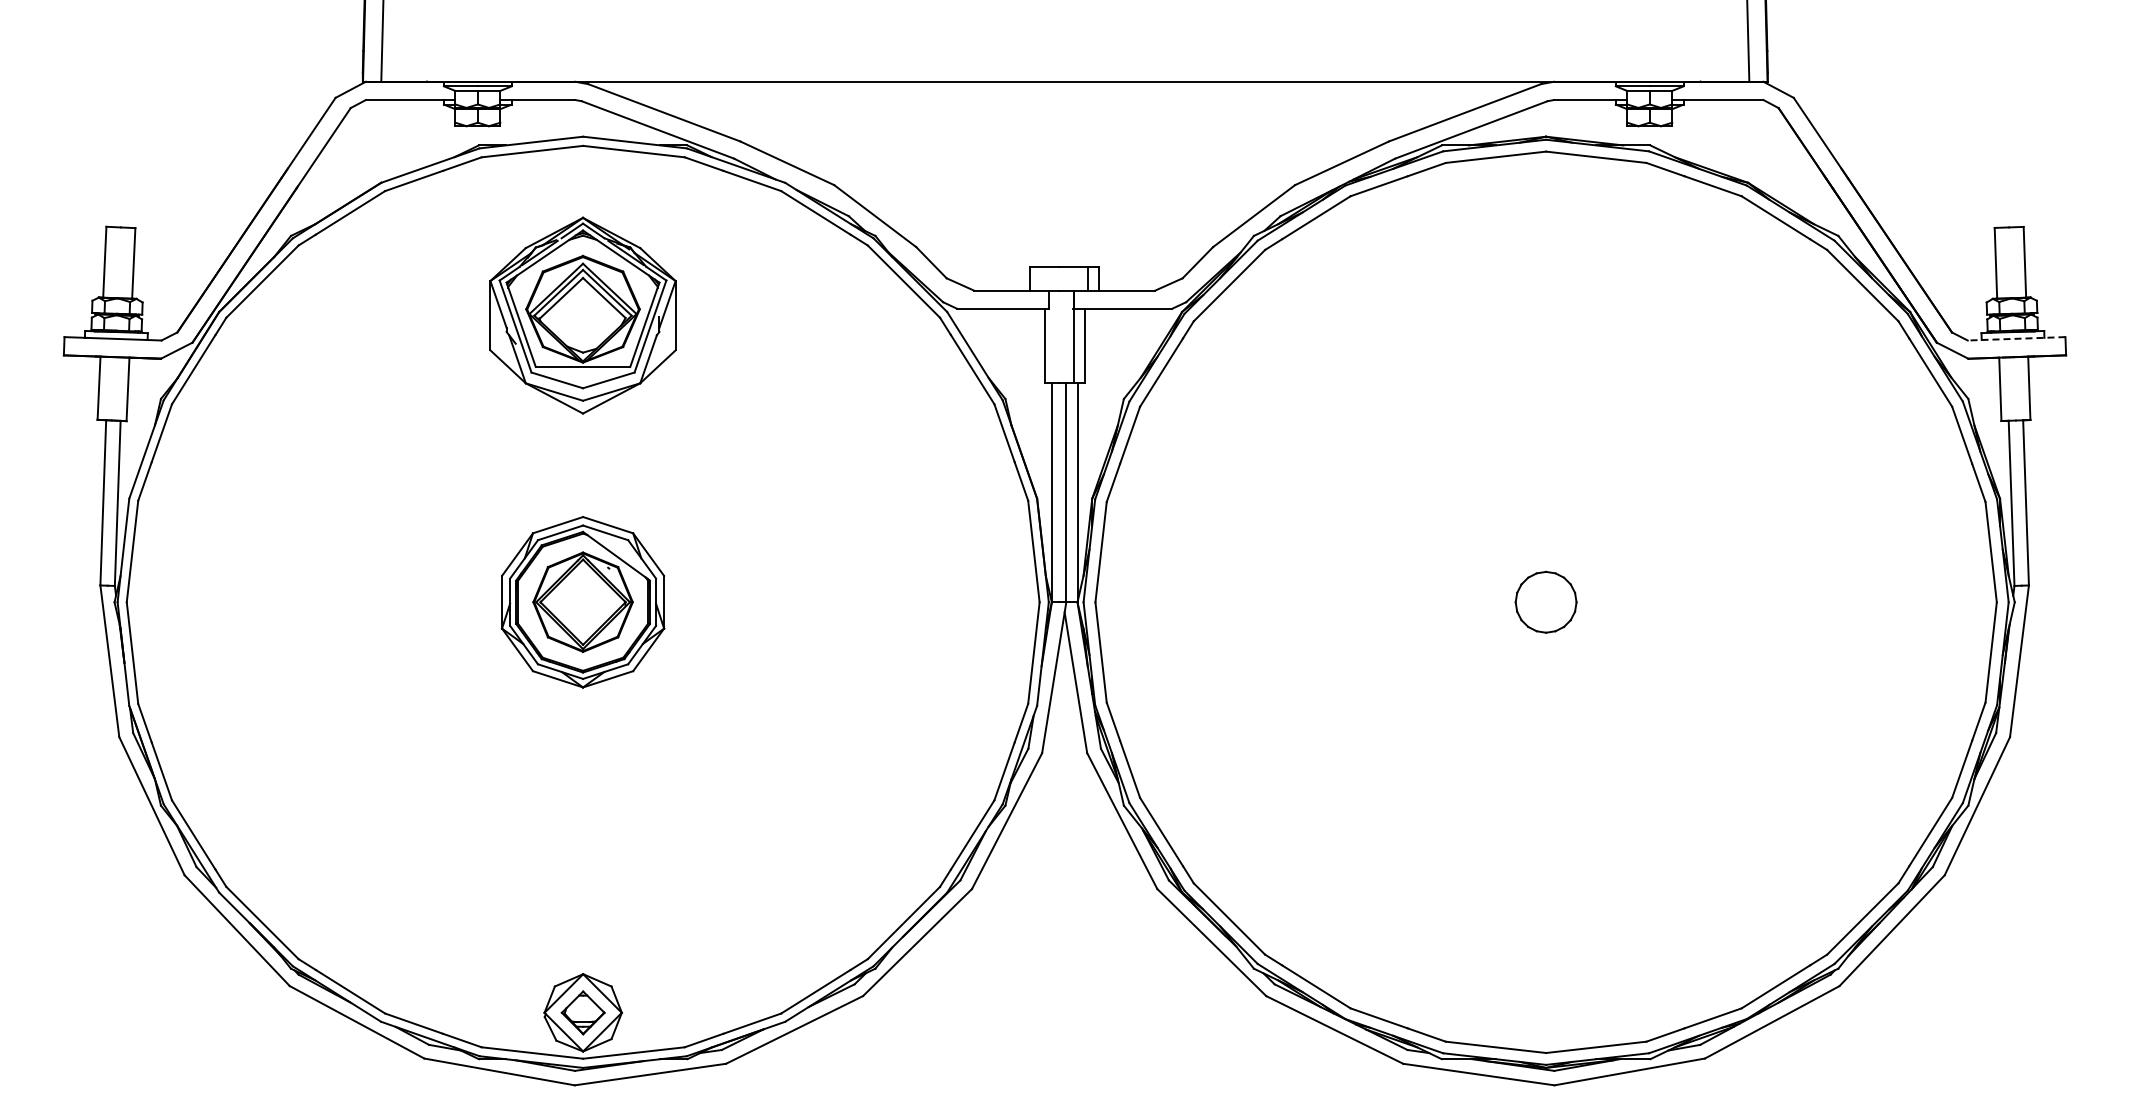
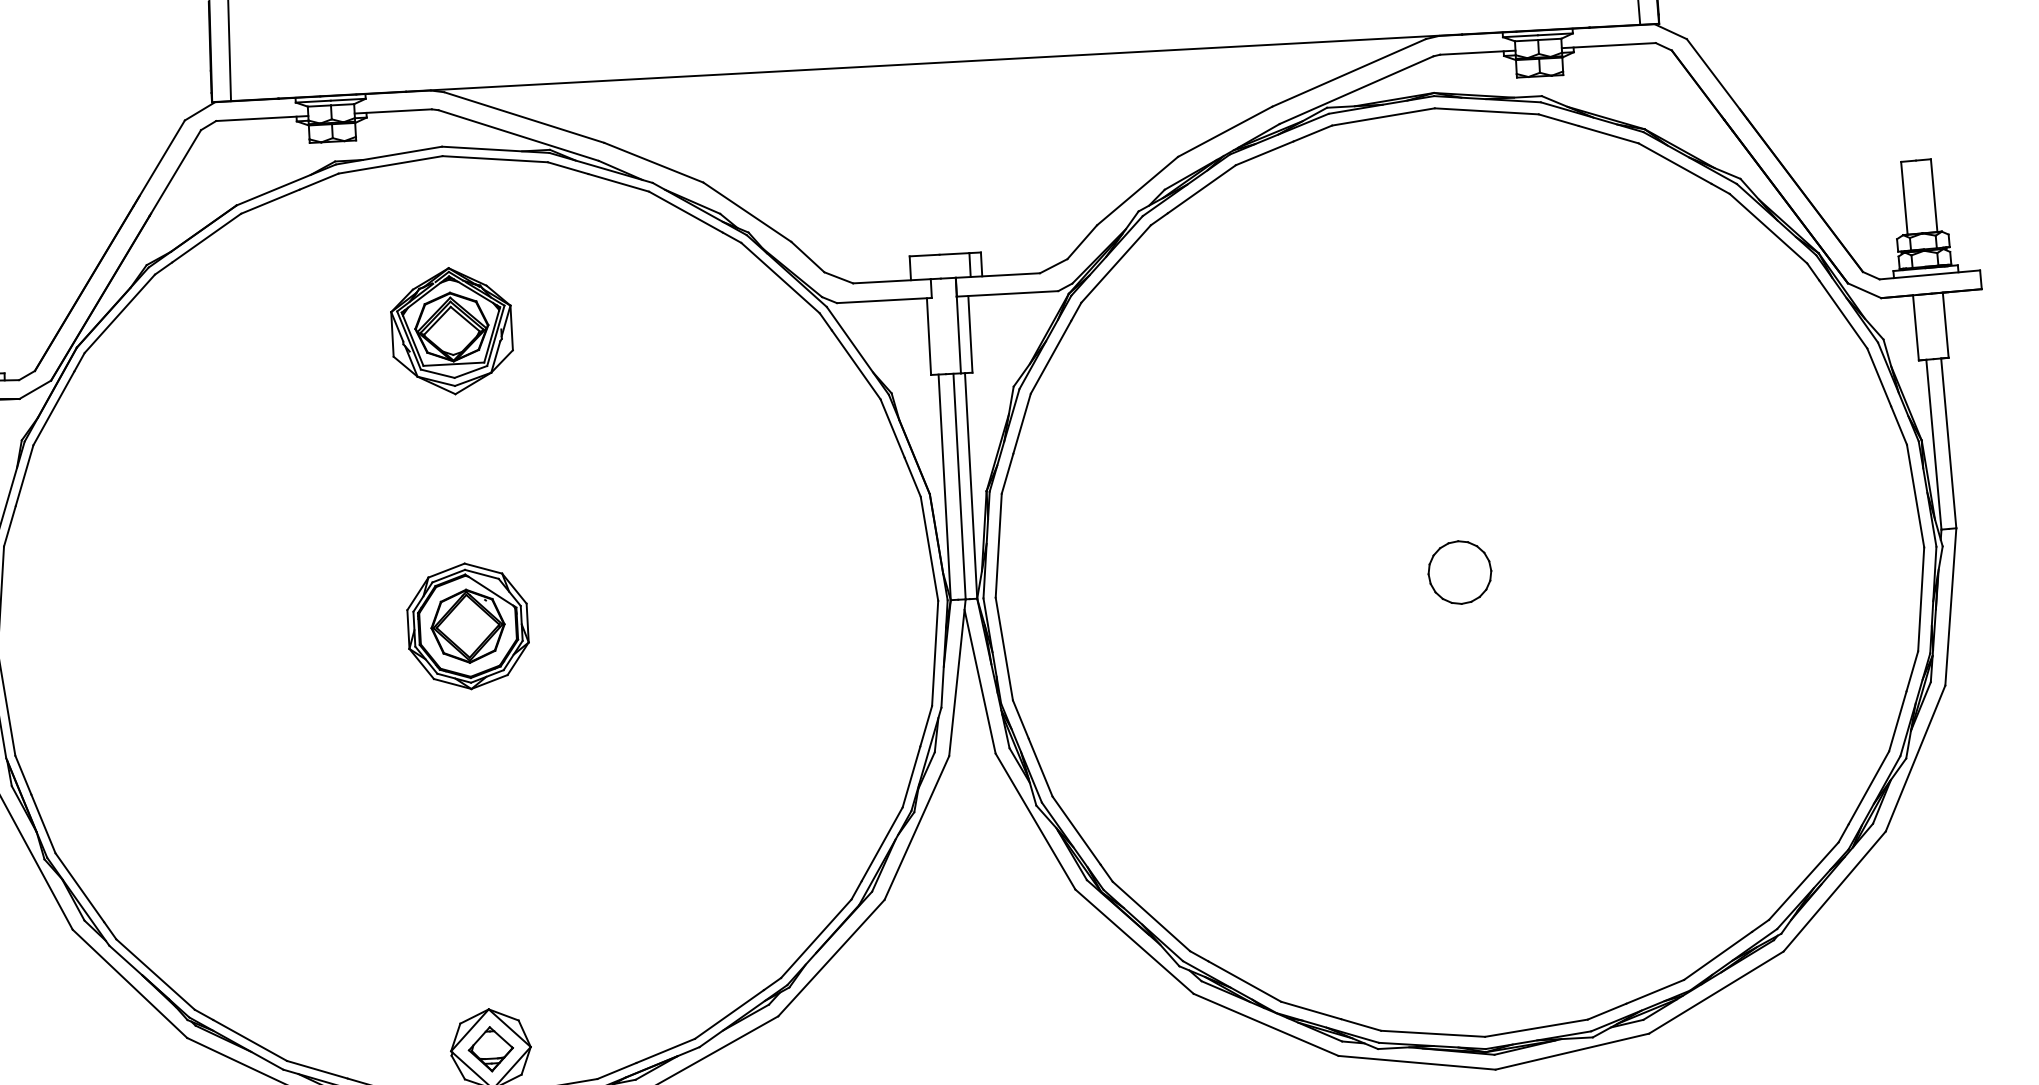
part: (583, 315) -> (452, 330), size x0.62
line: (2016, 338) -> (1929, 274), dashed -> solid
part: (583, 602) -> (468, 626), size x0.71

